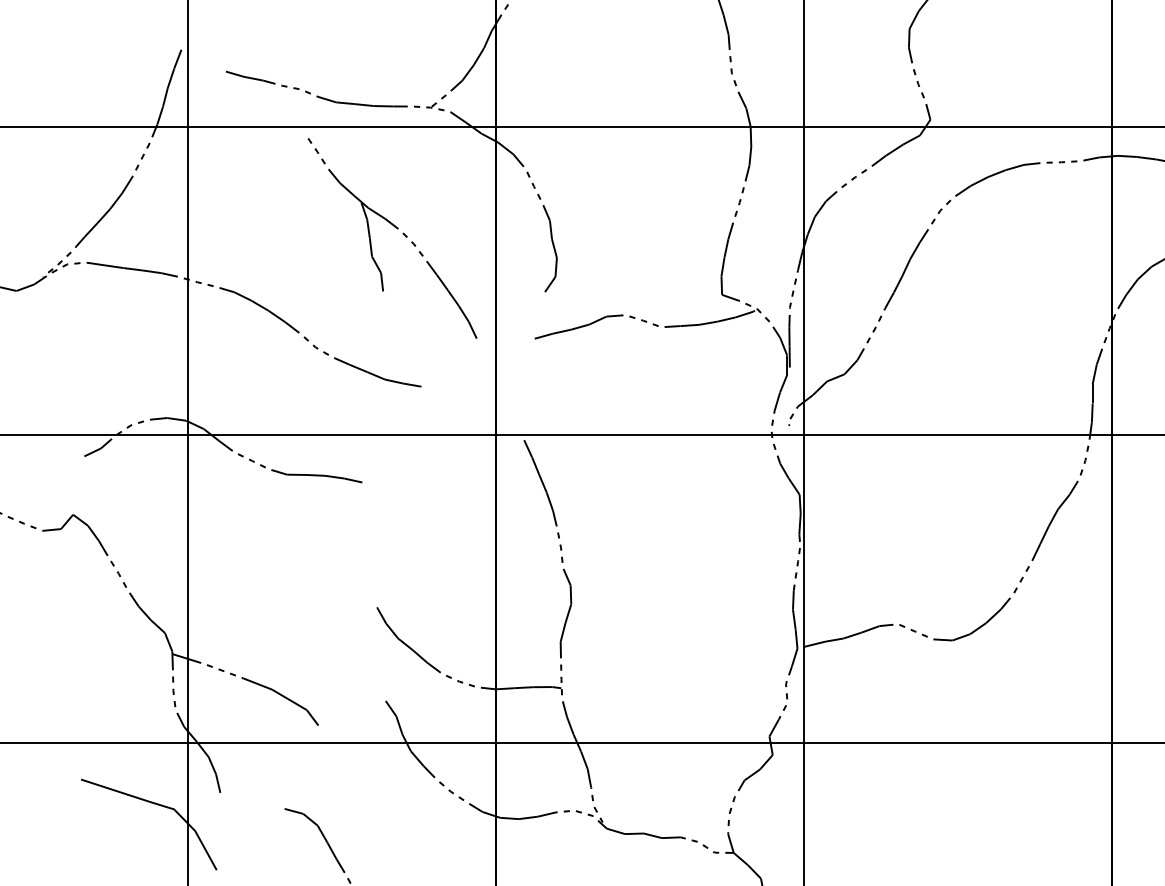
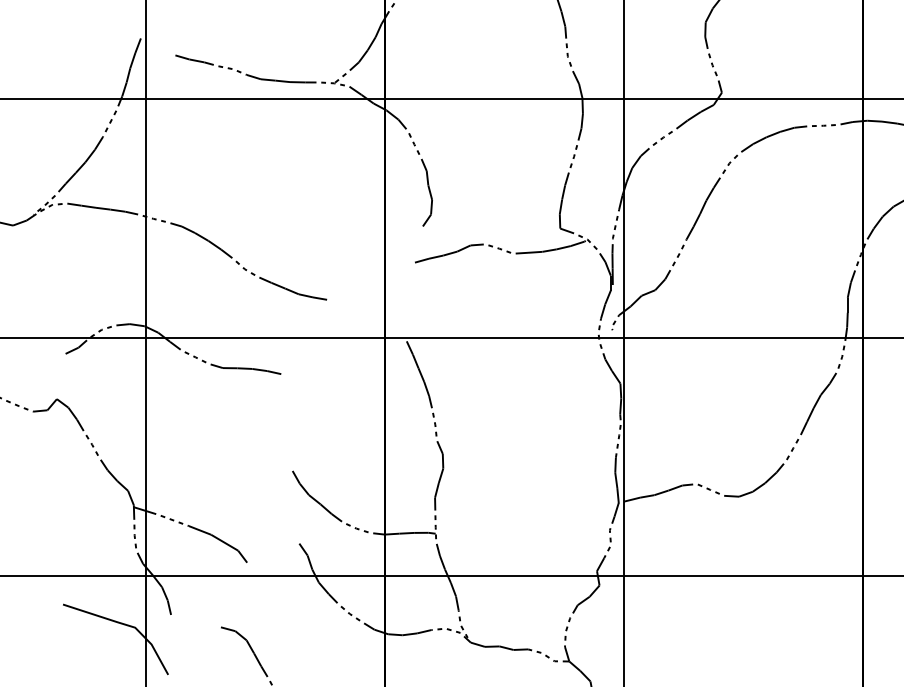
part: (397, 229) -> (308, 177), removed

